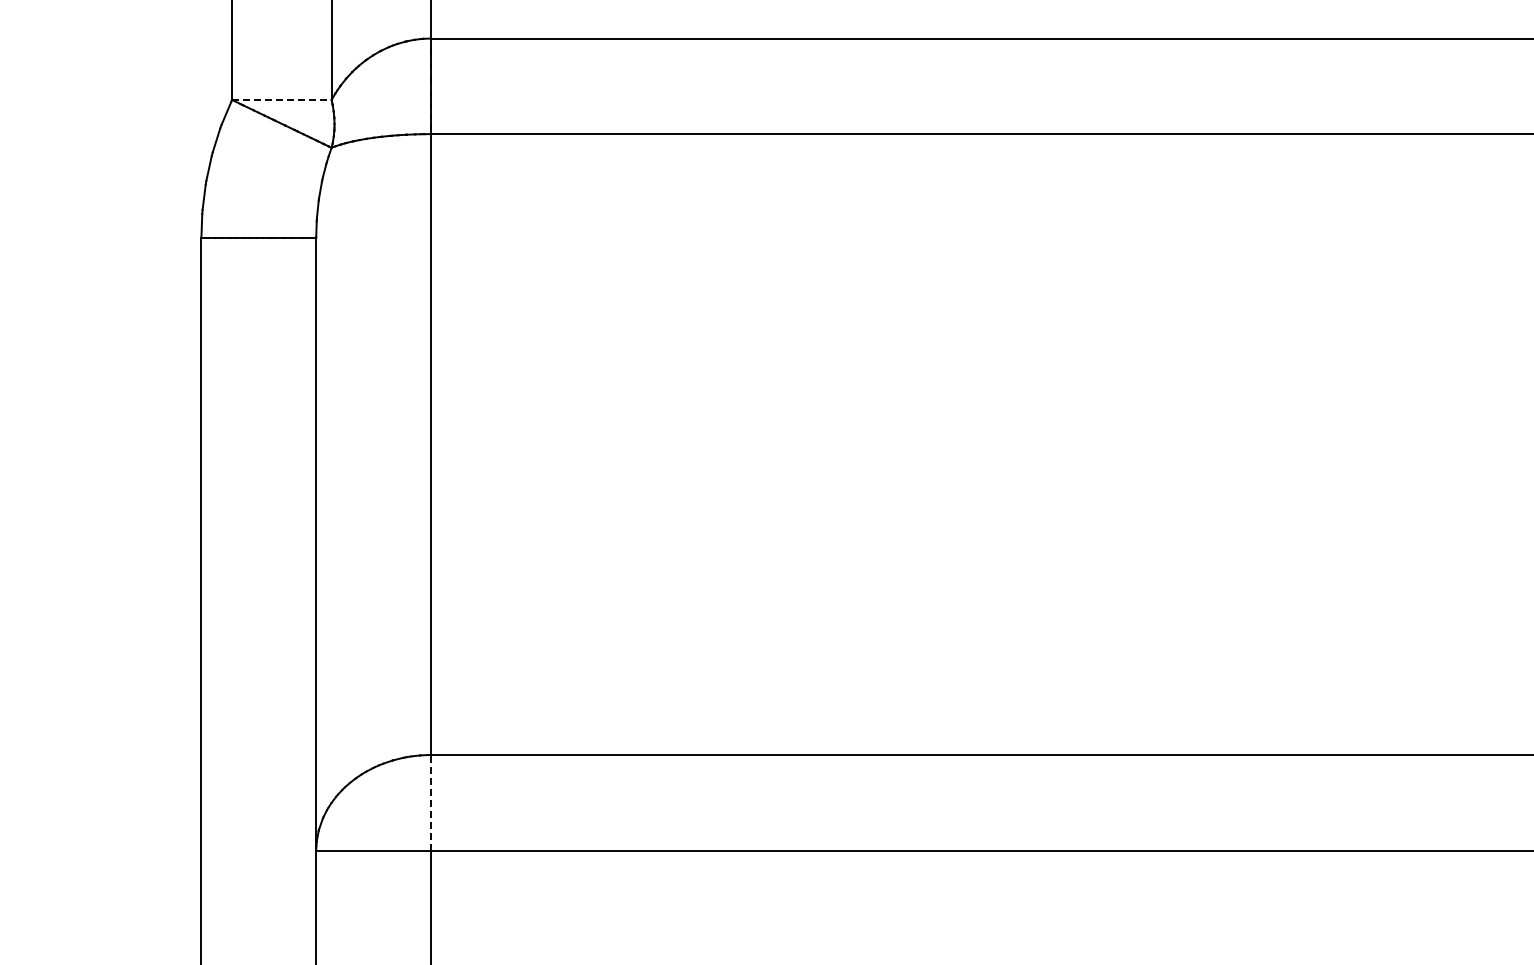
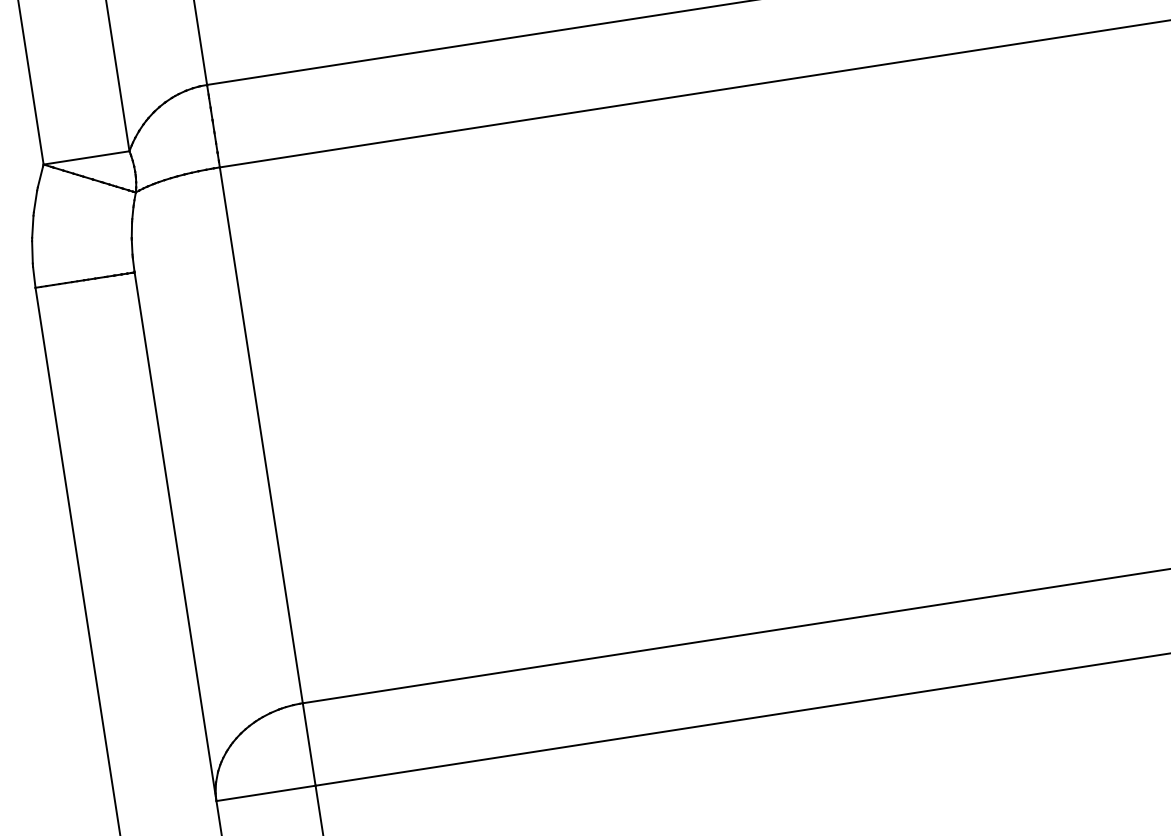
line: (281, 100) -> (86, 158), dashed -> solid
line: (431, 802) -> (309, 744), dashed -> solid

